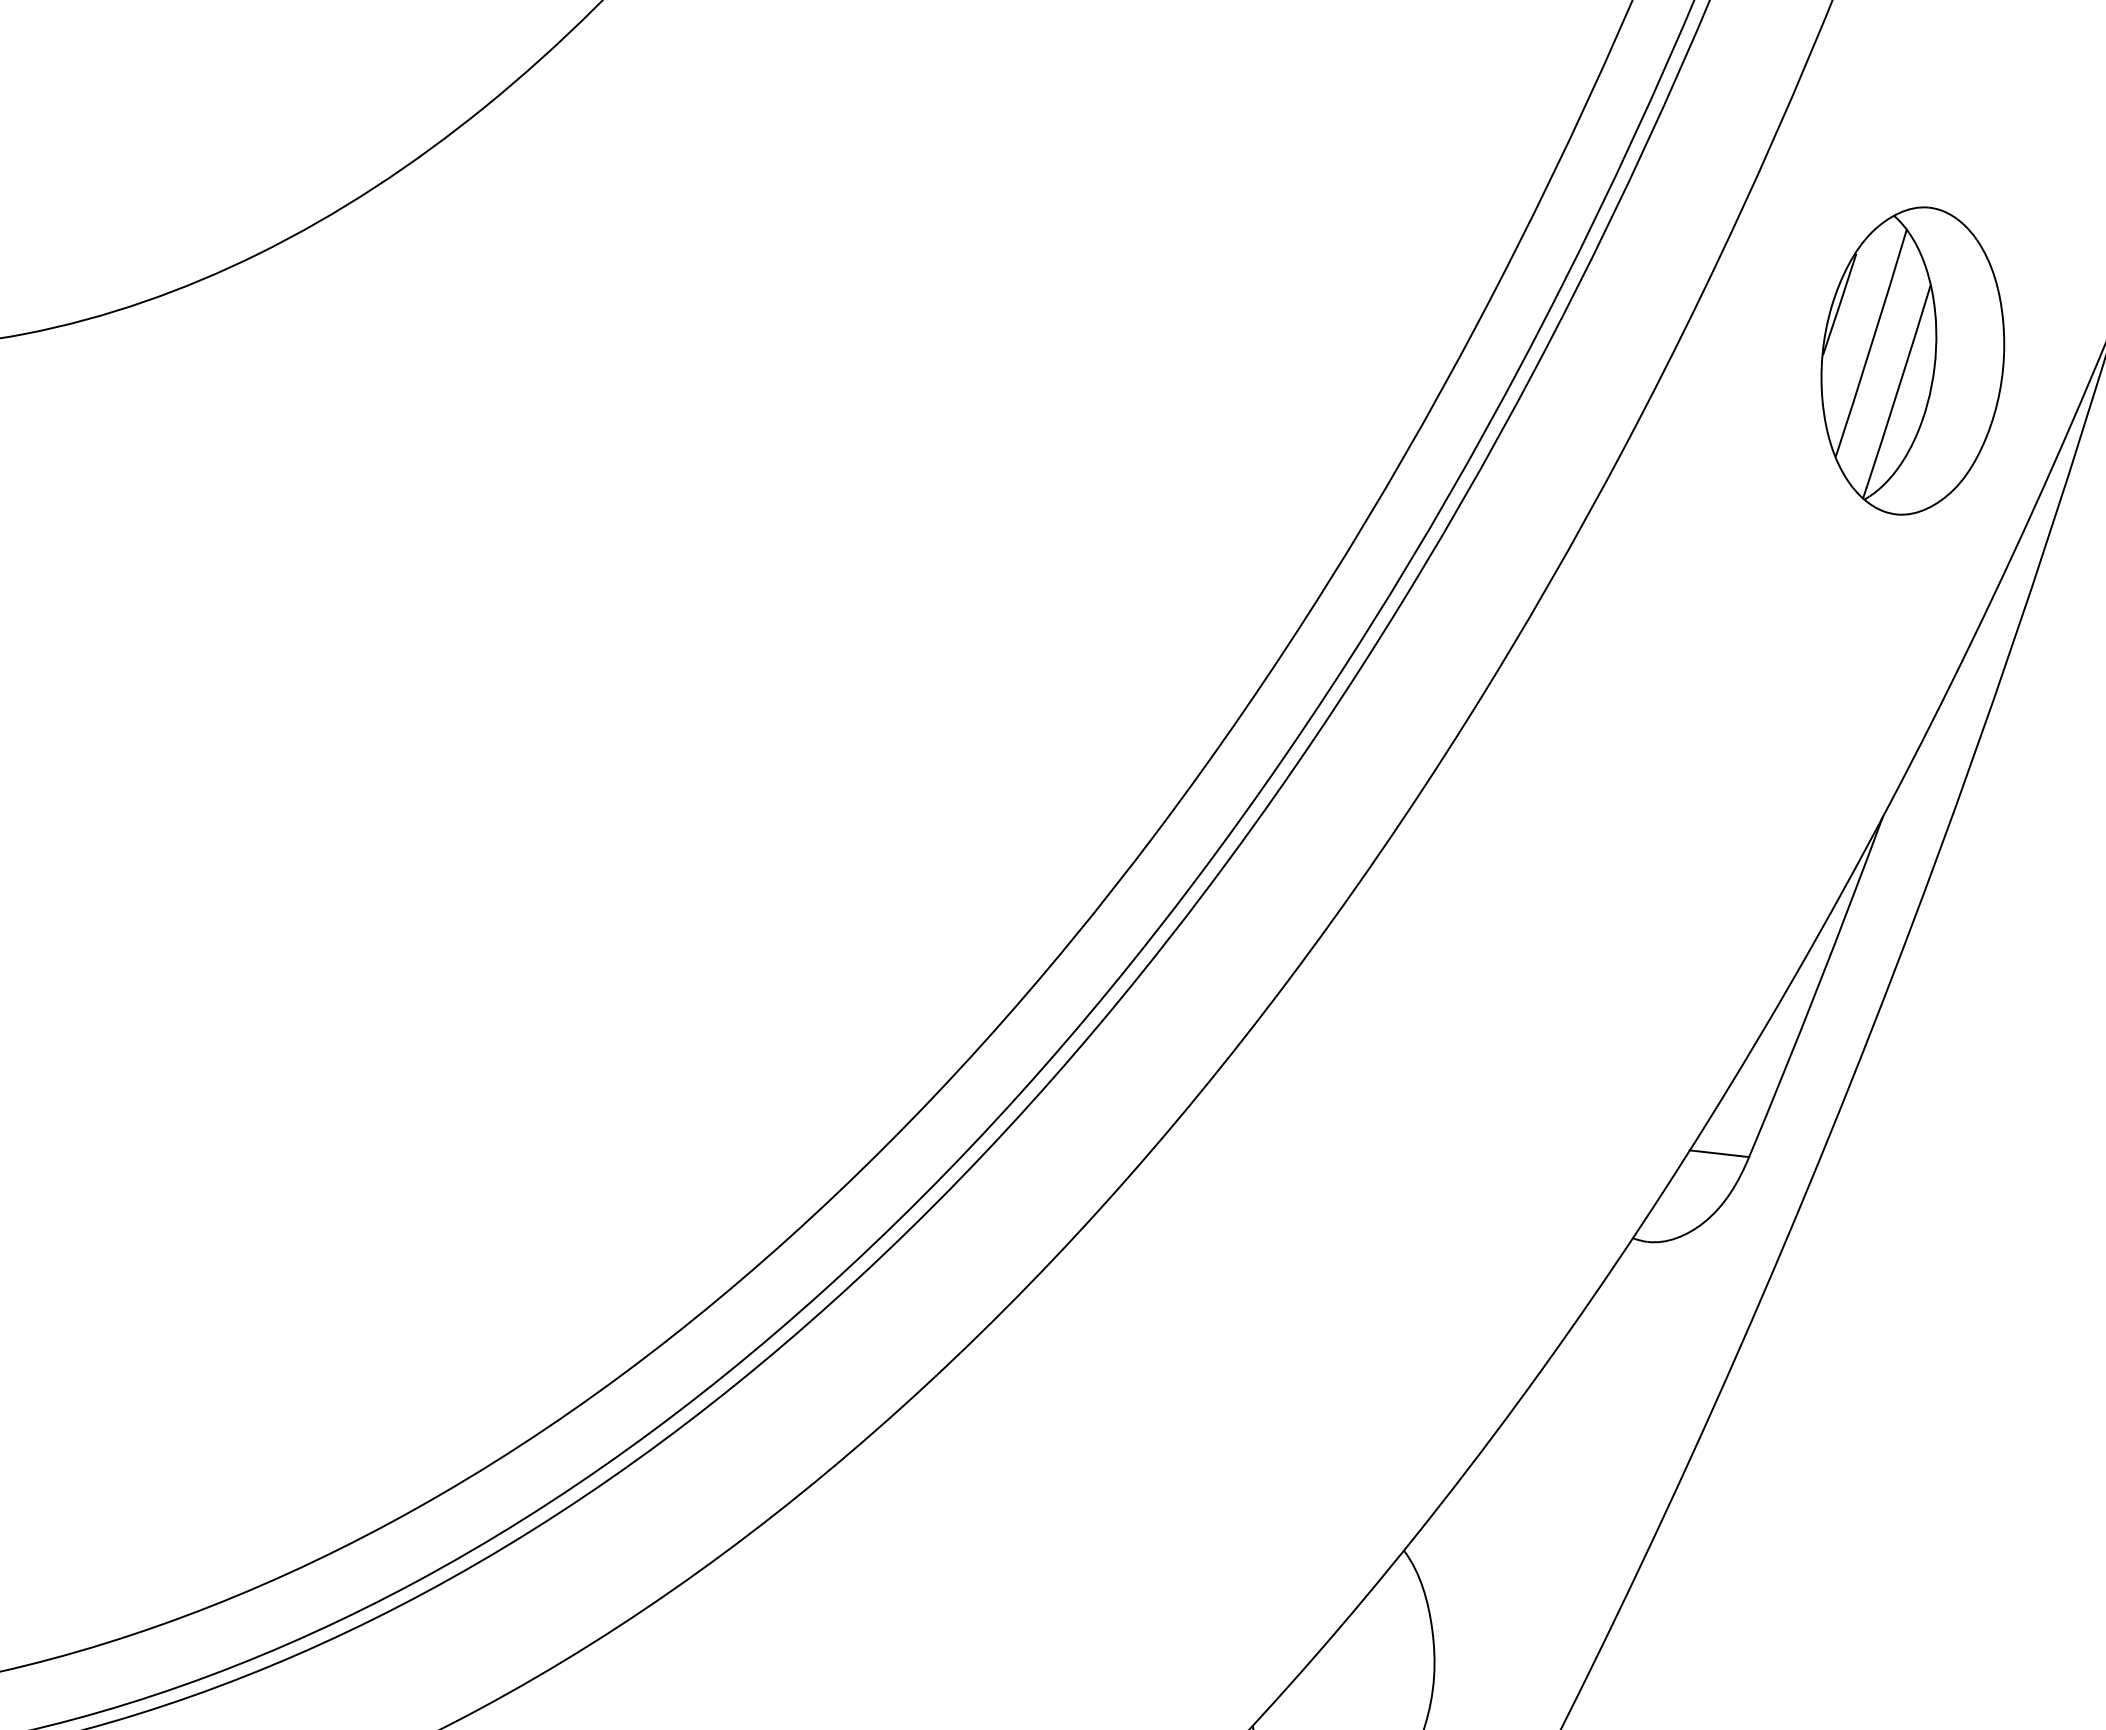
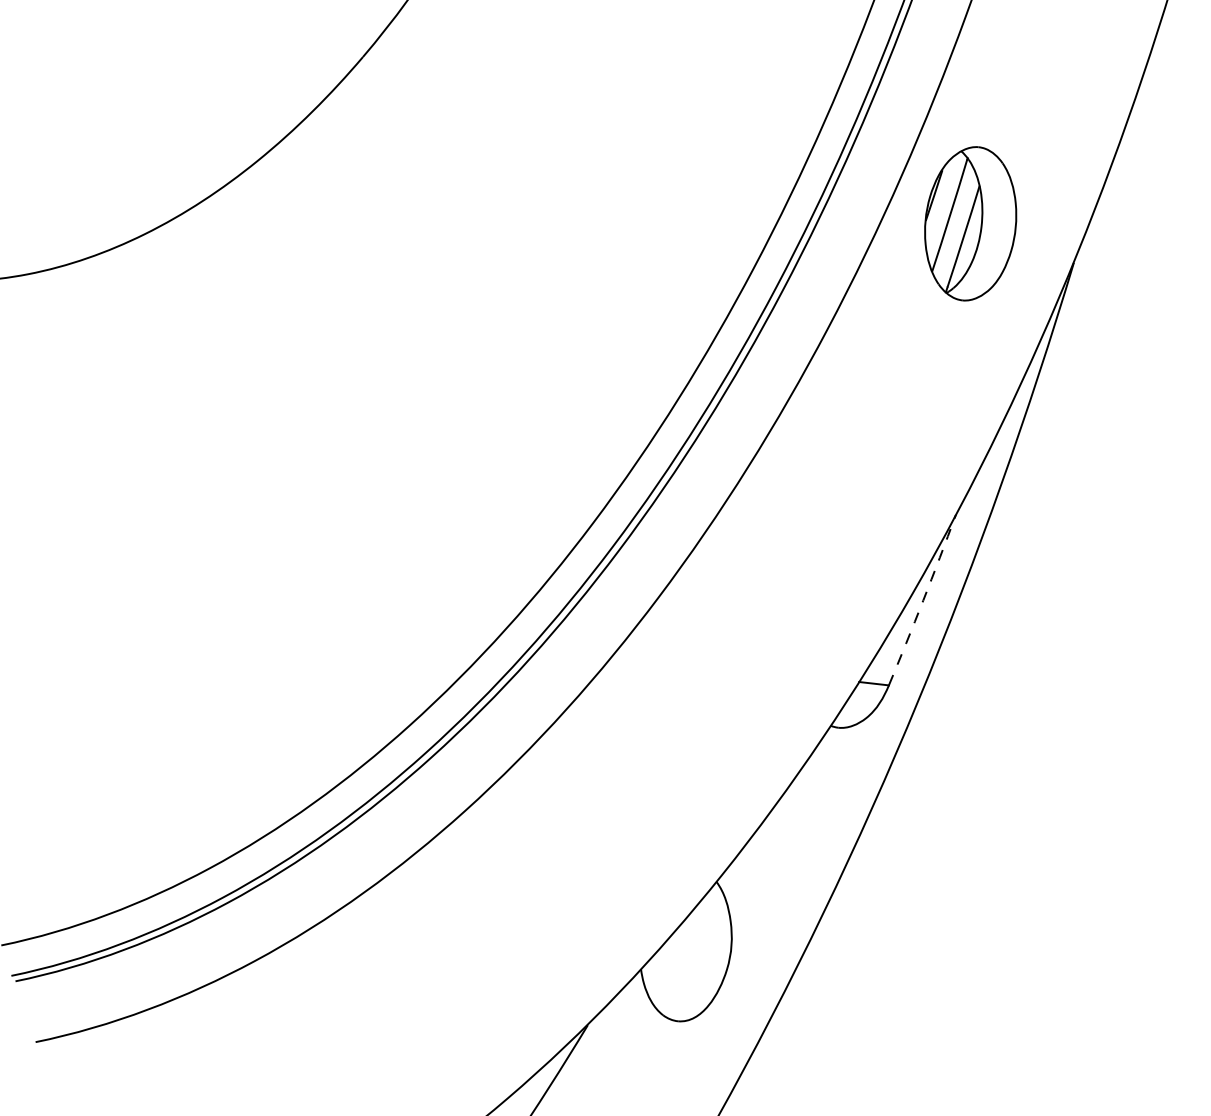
part: (1912, 360) -> (970, 223), moved
arc: (1818, 987) -> (923, 600), solid -> dashed

